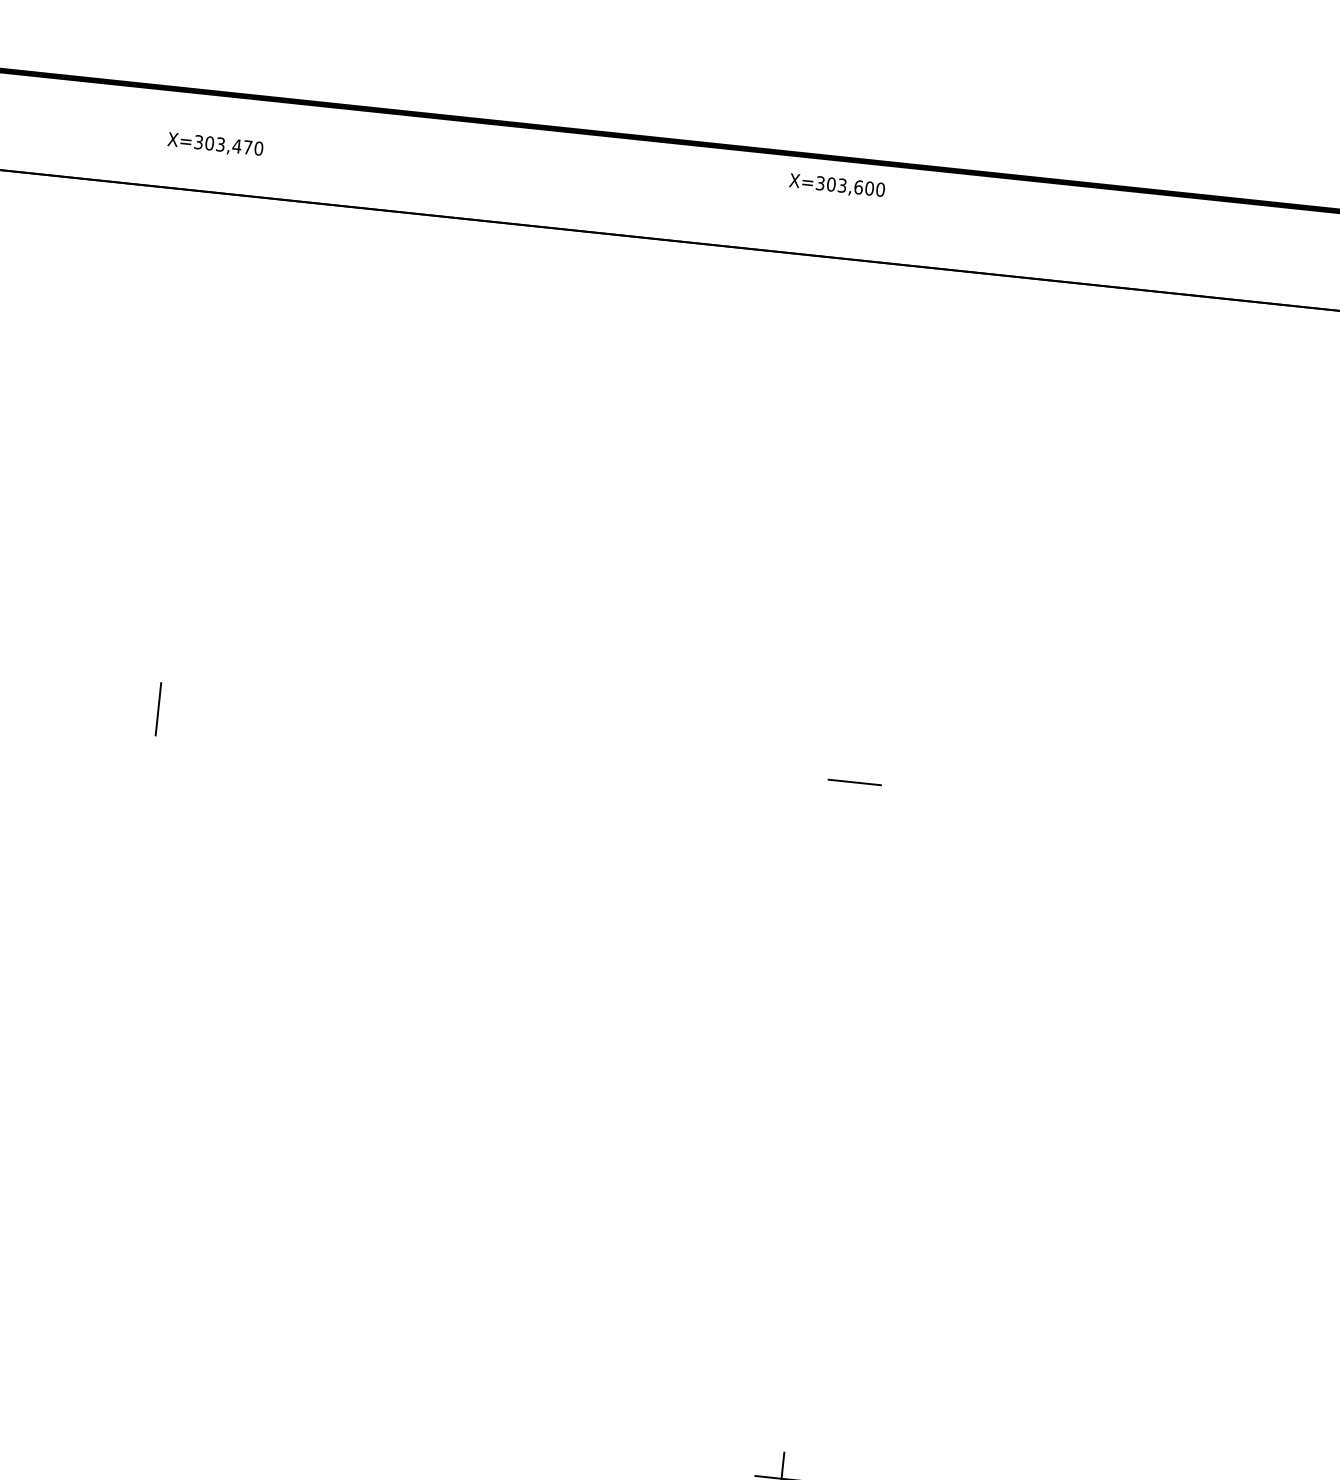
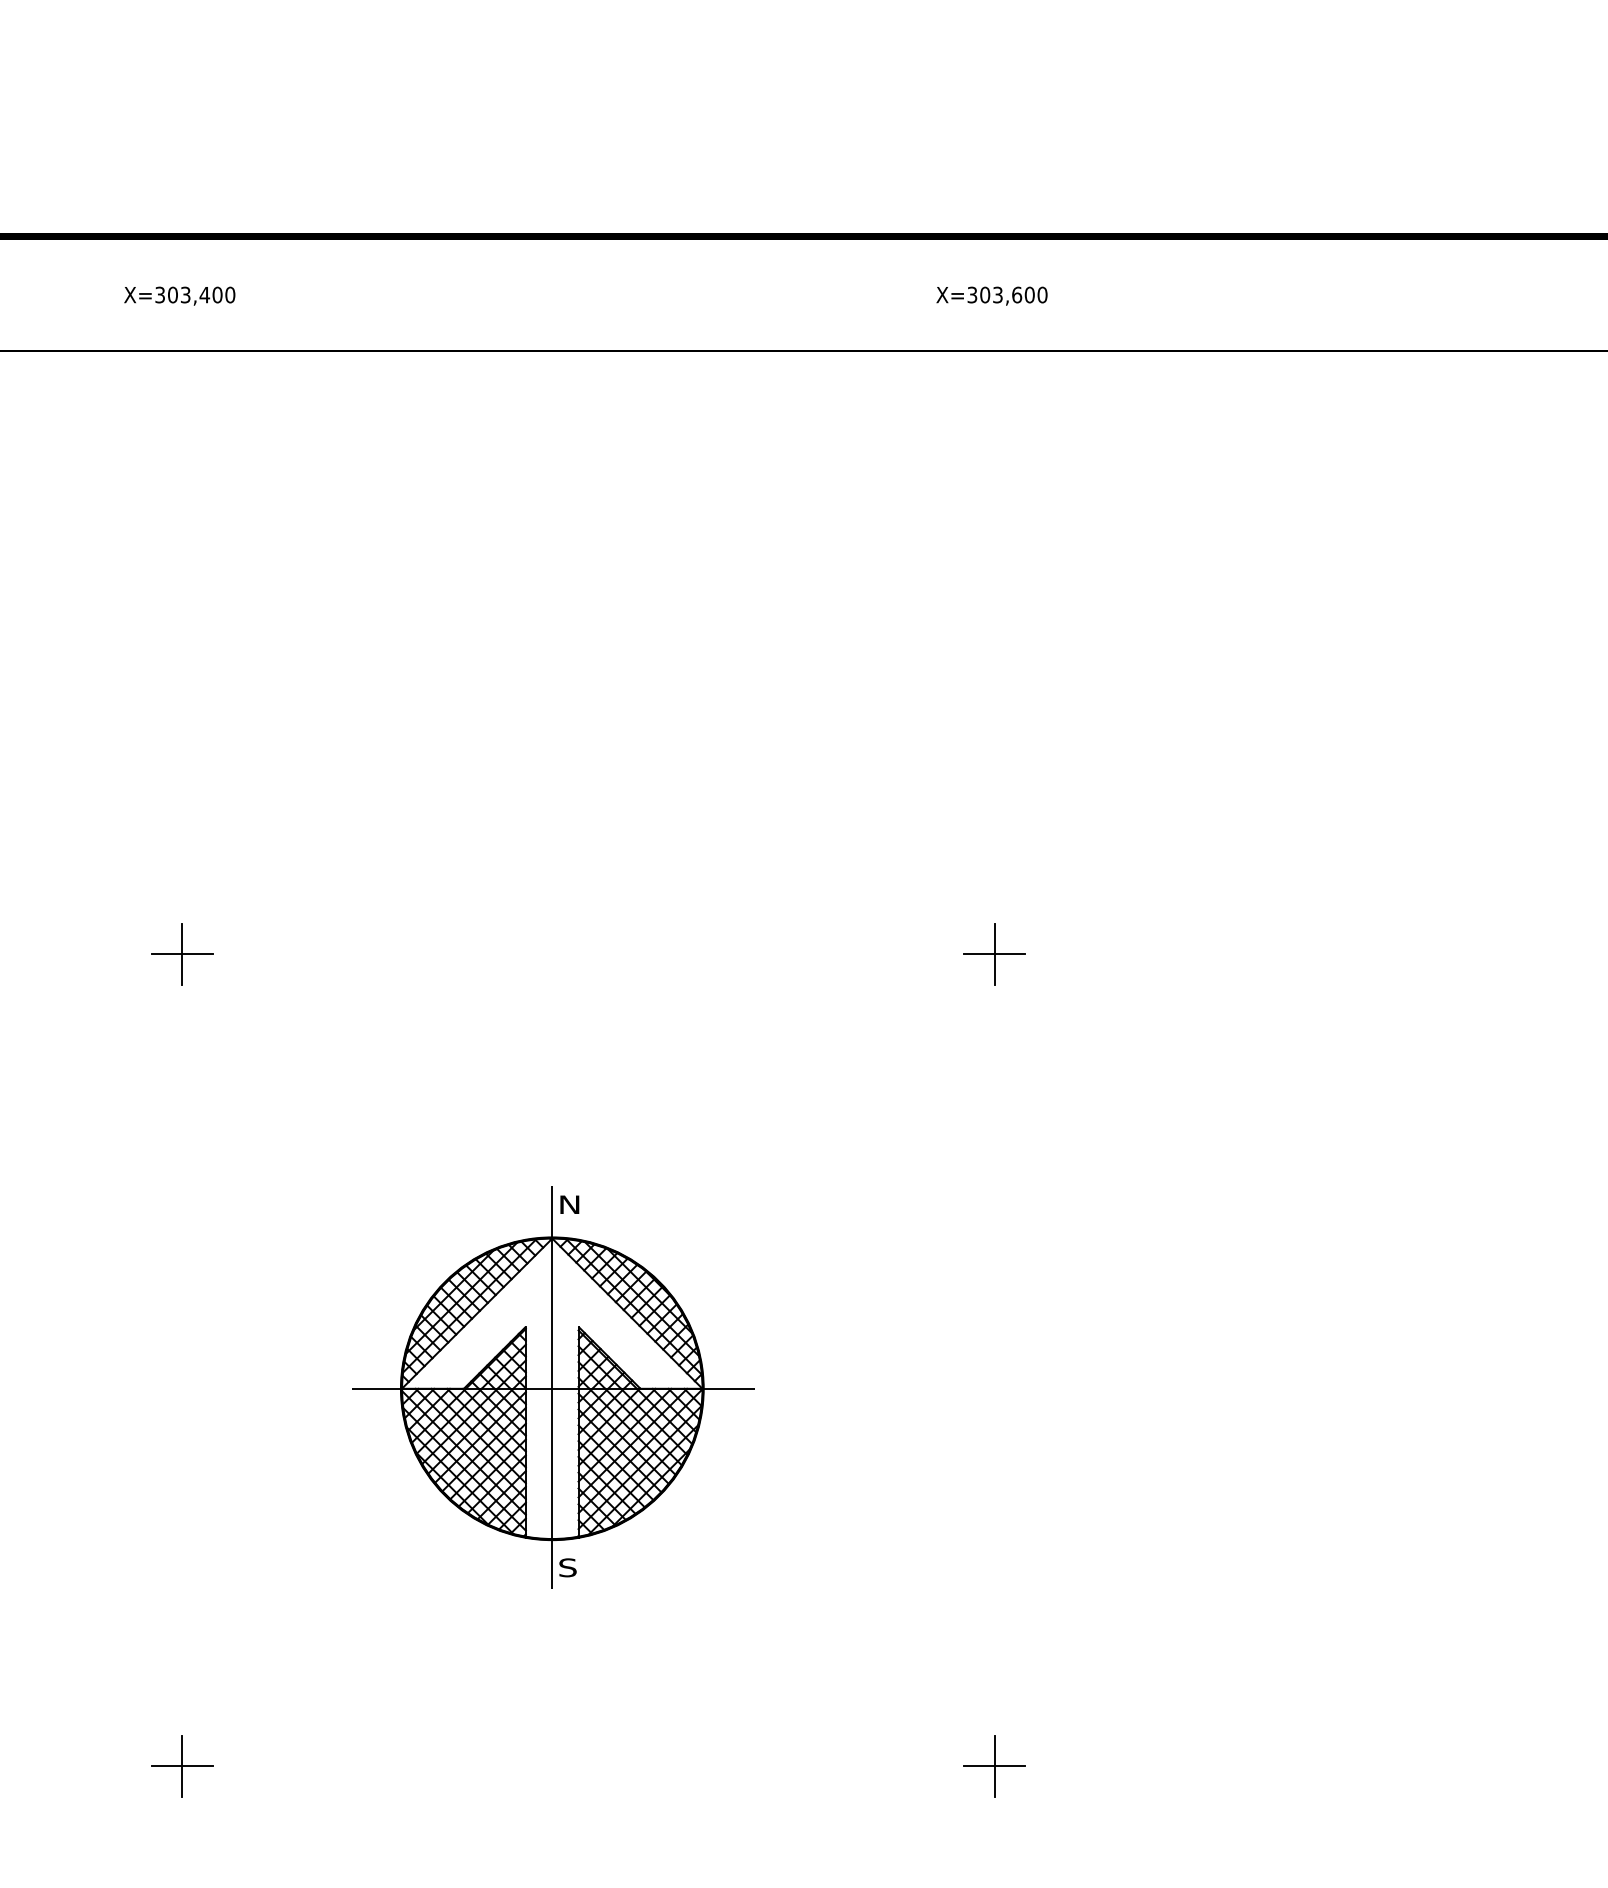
text: (247, 146) -> (217, 294), X=303,470 -> X=303,400
text: (836, 185) -> (991, 295), moved
line: (157, 709) -> (181, 954), added
line: (854, 781) -> (994, 953), added
part: (437, 1114) -> (553, 1387), added
part: (85, 1405) -> (182, 1766), added

